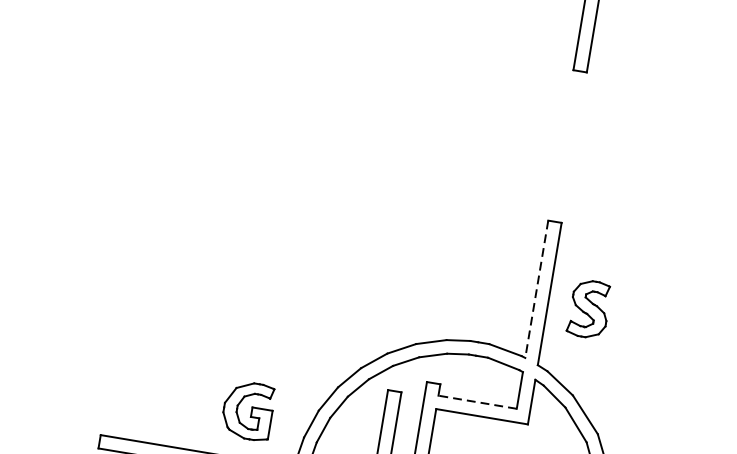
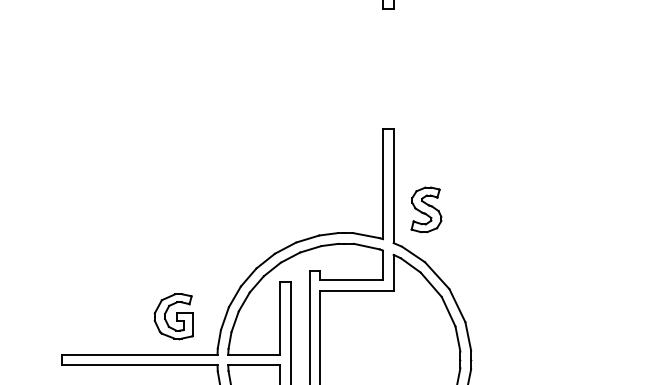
line: (536, 289) -> (382, 184), dashed -> solid
part: (589, 308) -> (426, 209), moved
line: (477, 401) -> (351, 279), dashed -> solid

